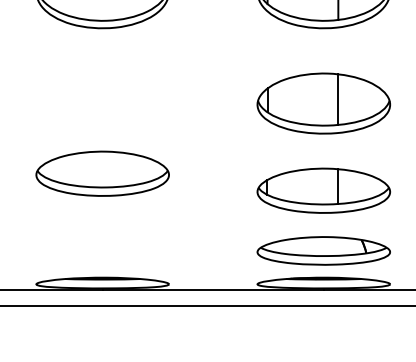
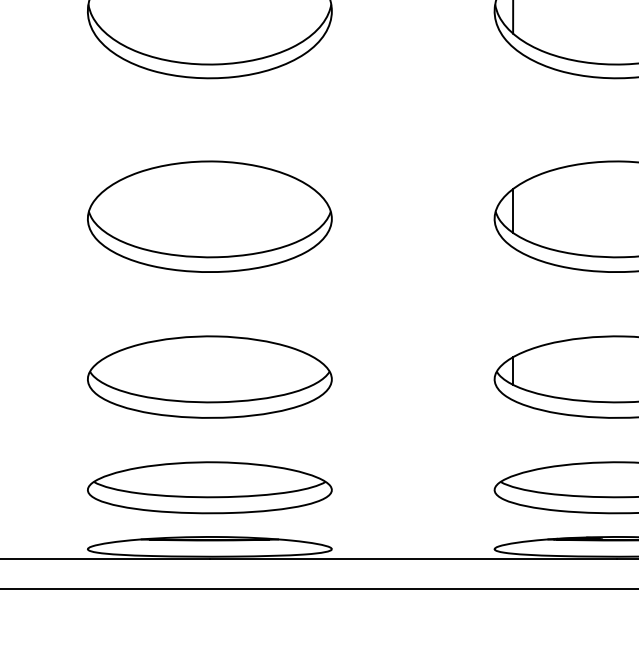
part: (102, 103) -> (209, 216), added
part: (102, 173) -> (209, 376), moved
part: (102, 250) -> (209, 486), added

